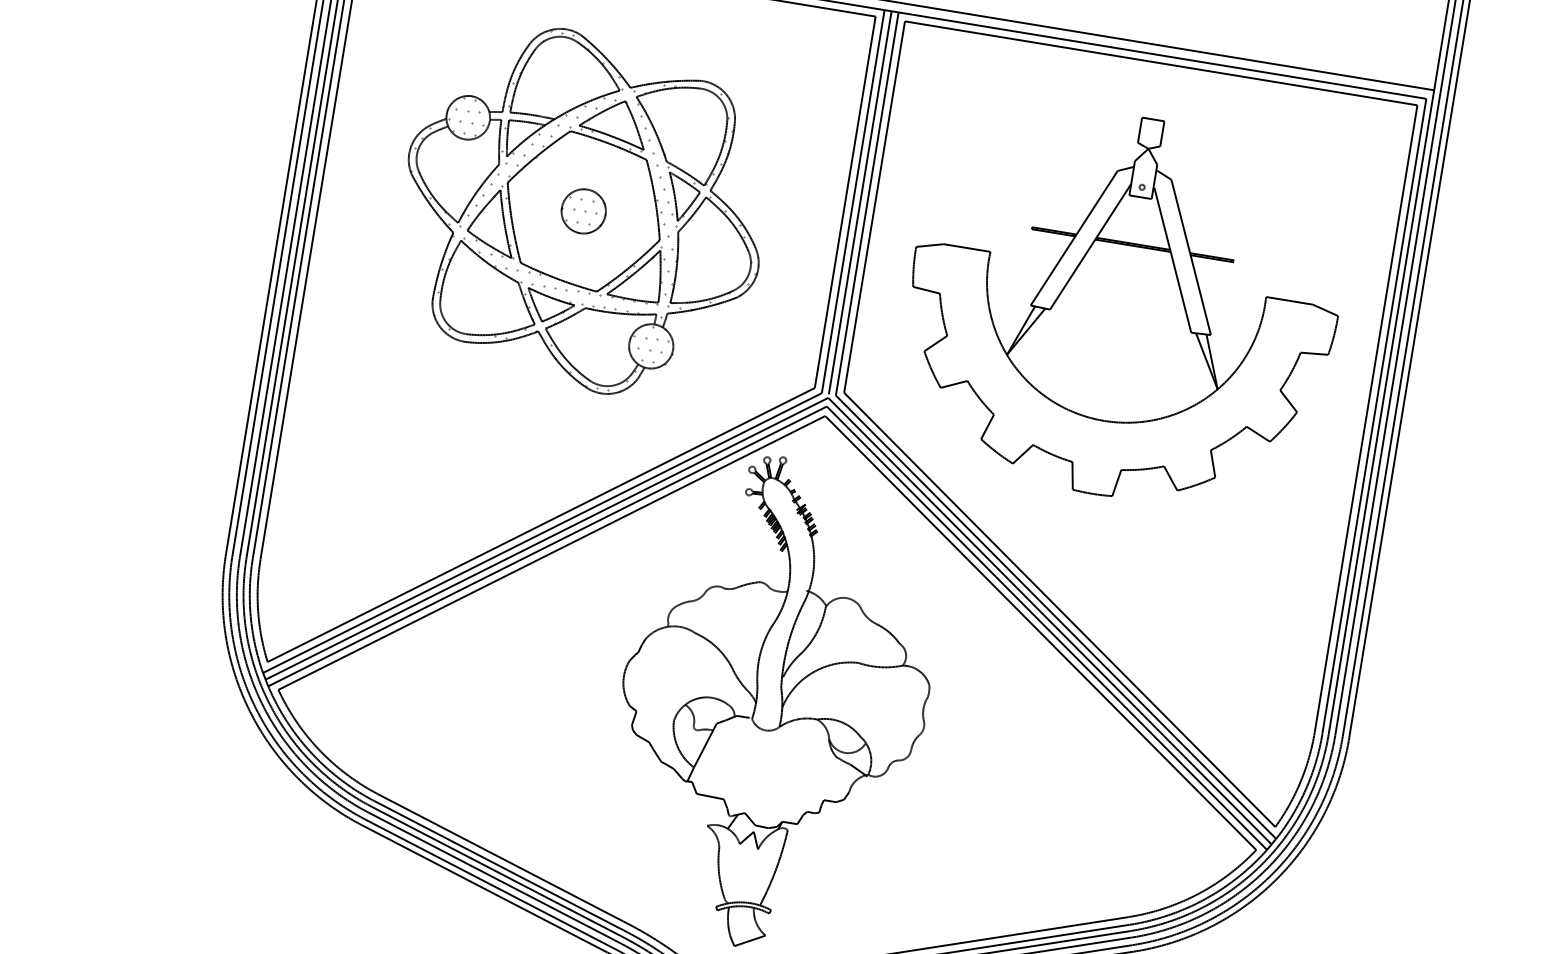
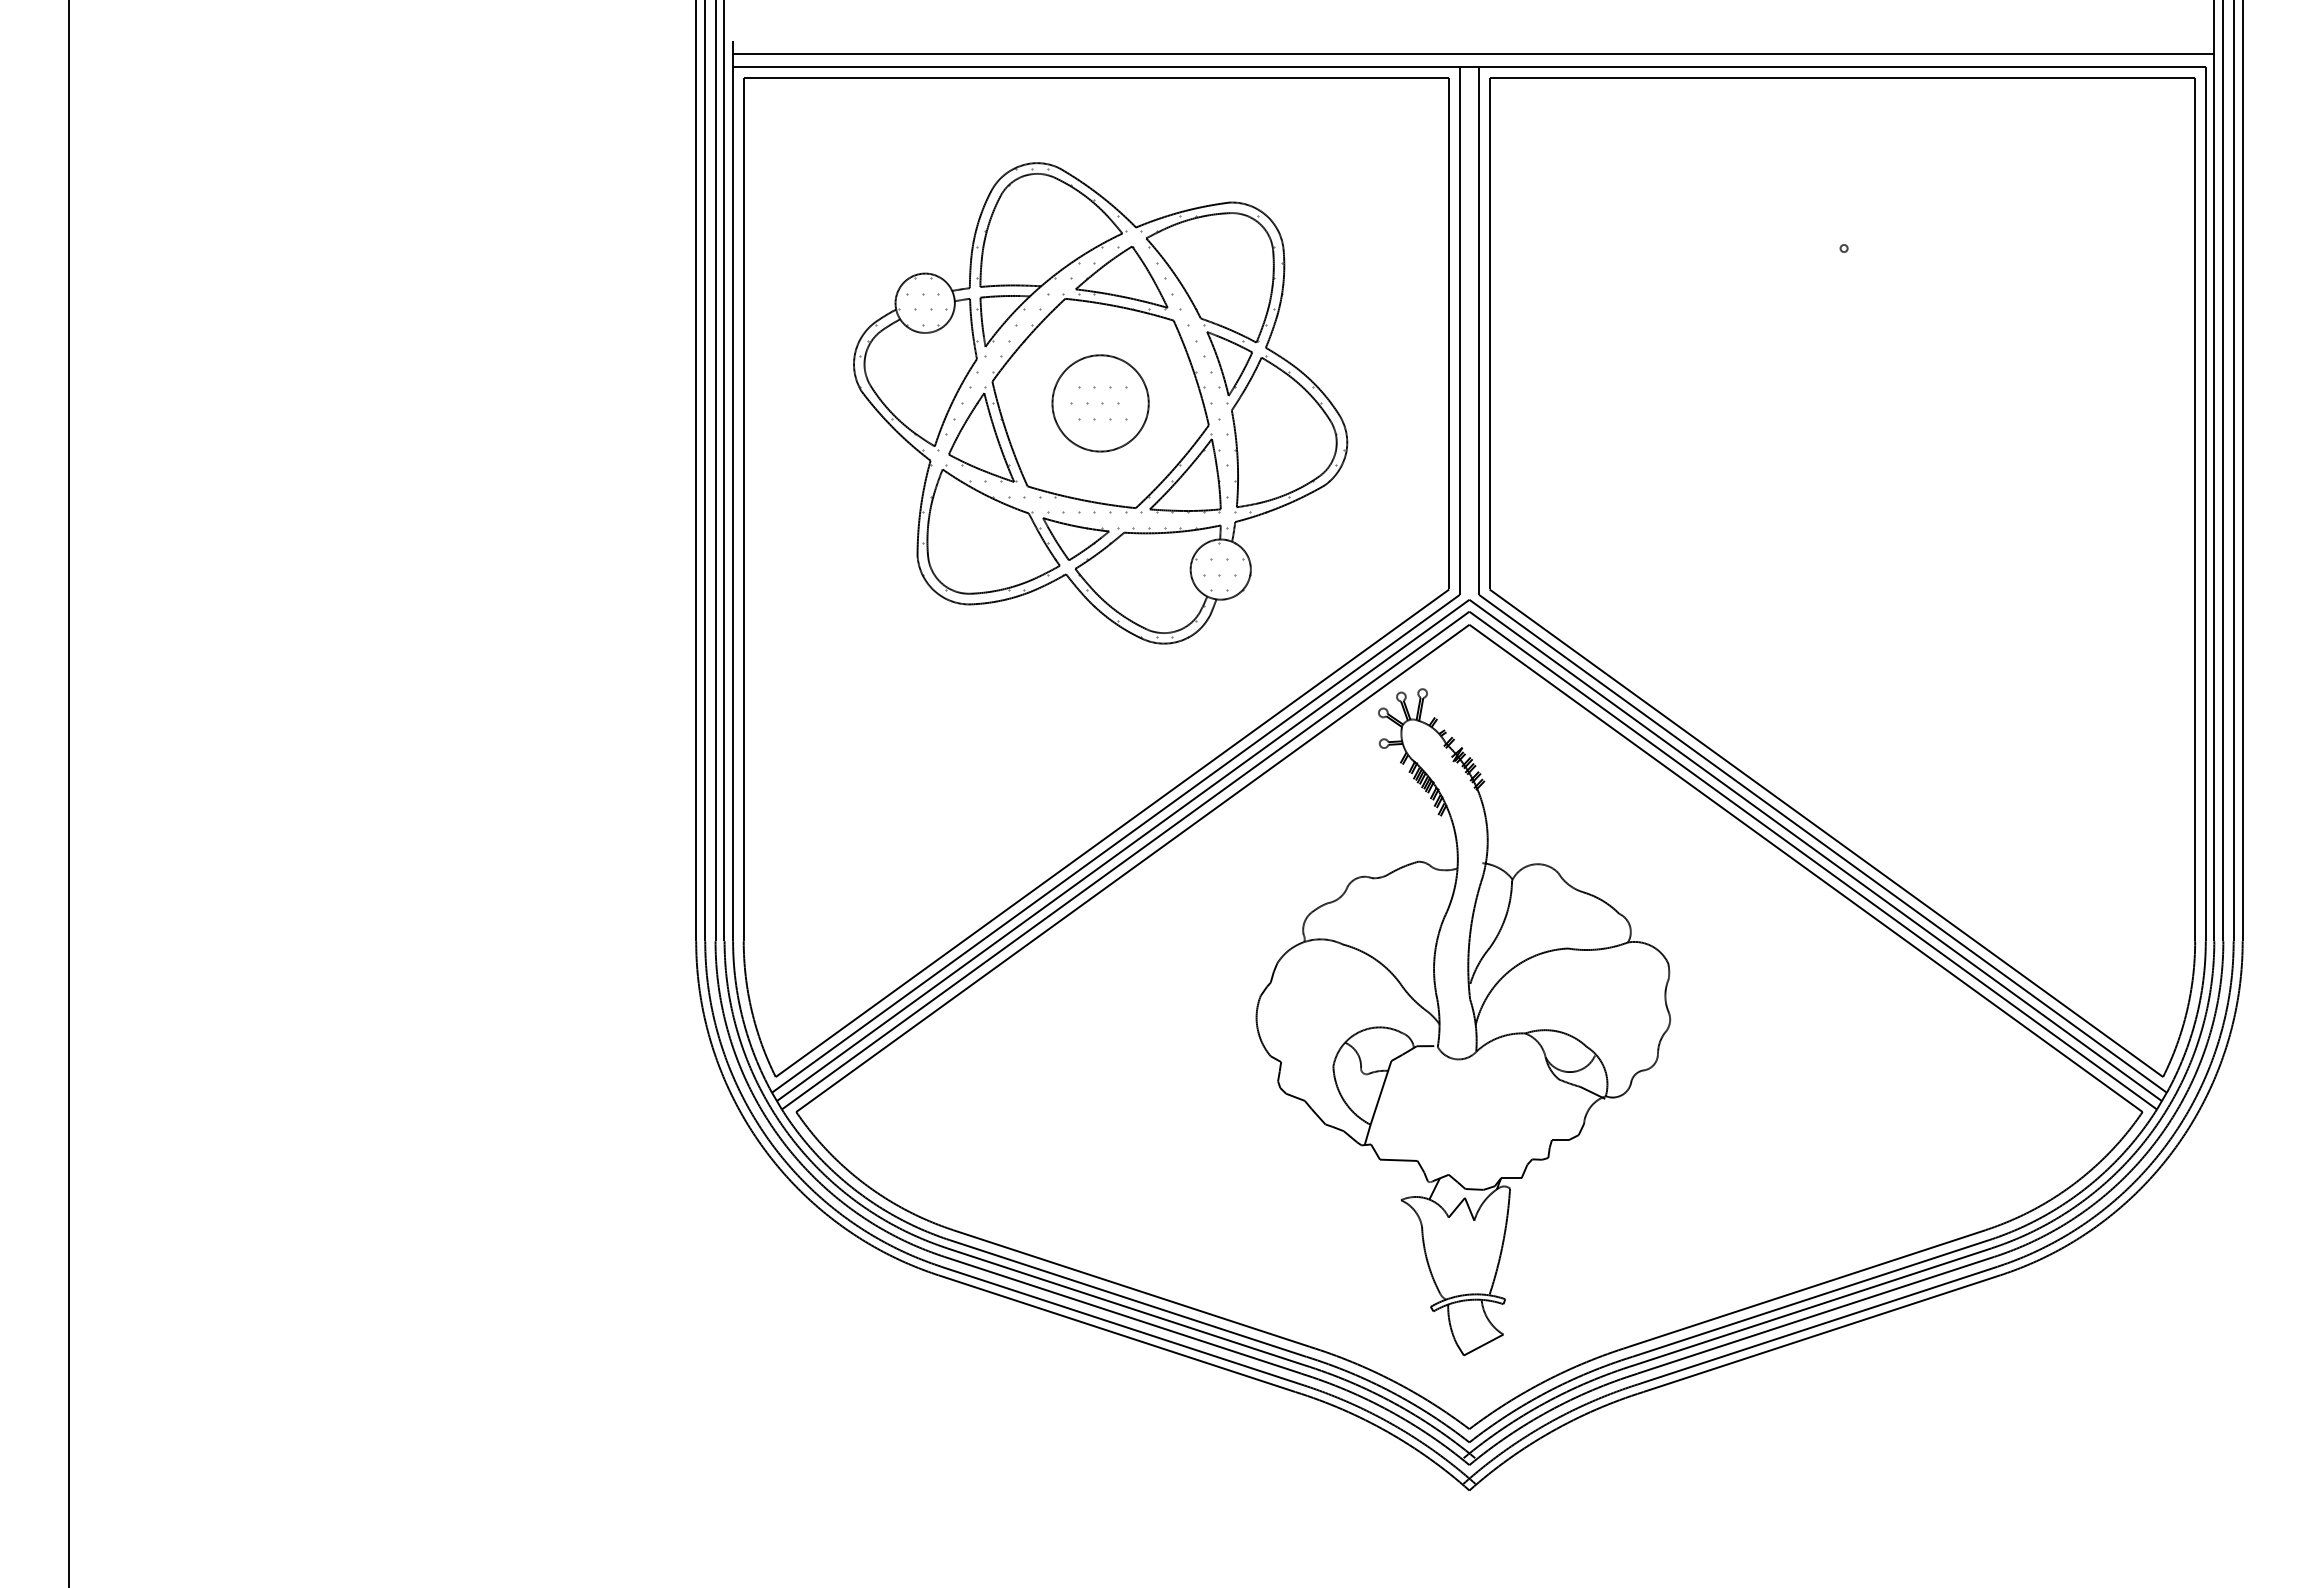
line: (860, 202) -> (1469, 330), removed
circle: (583, 211) -> (1100, 403), size x1.6
part: (1122, 306) -> (1844, 412), removed

